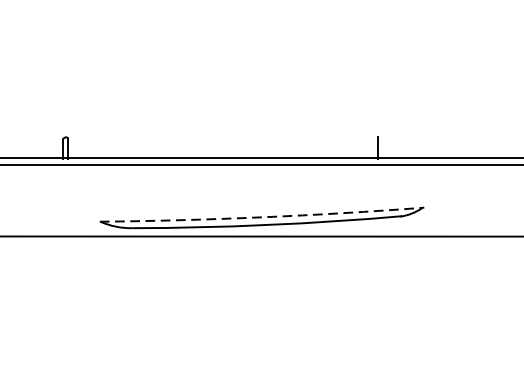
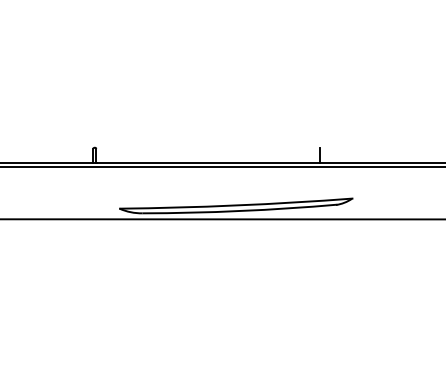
arc: (262, 217) -> (236, 205), dashed -> solid

